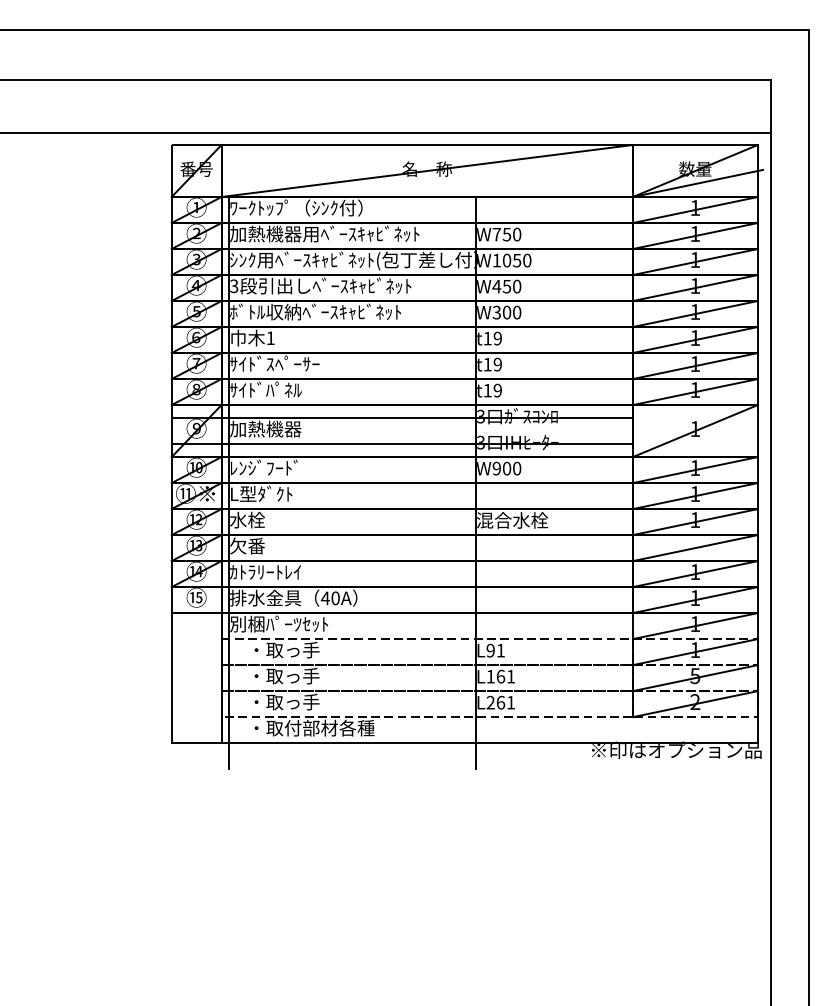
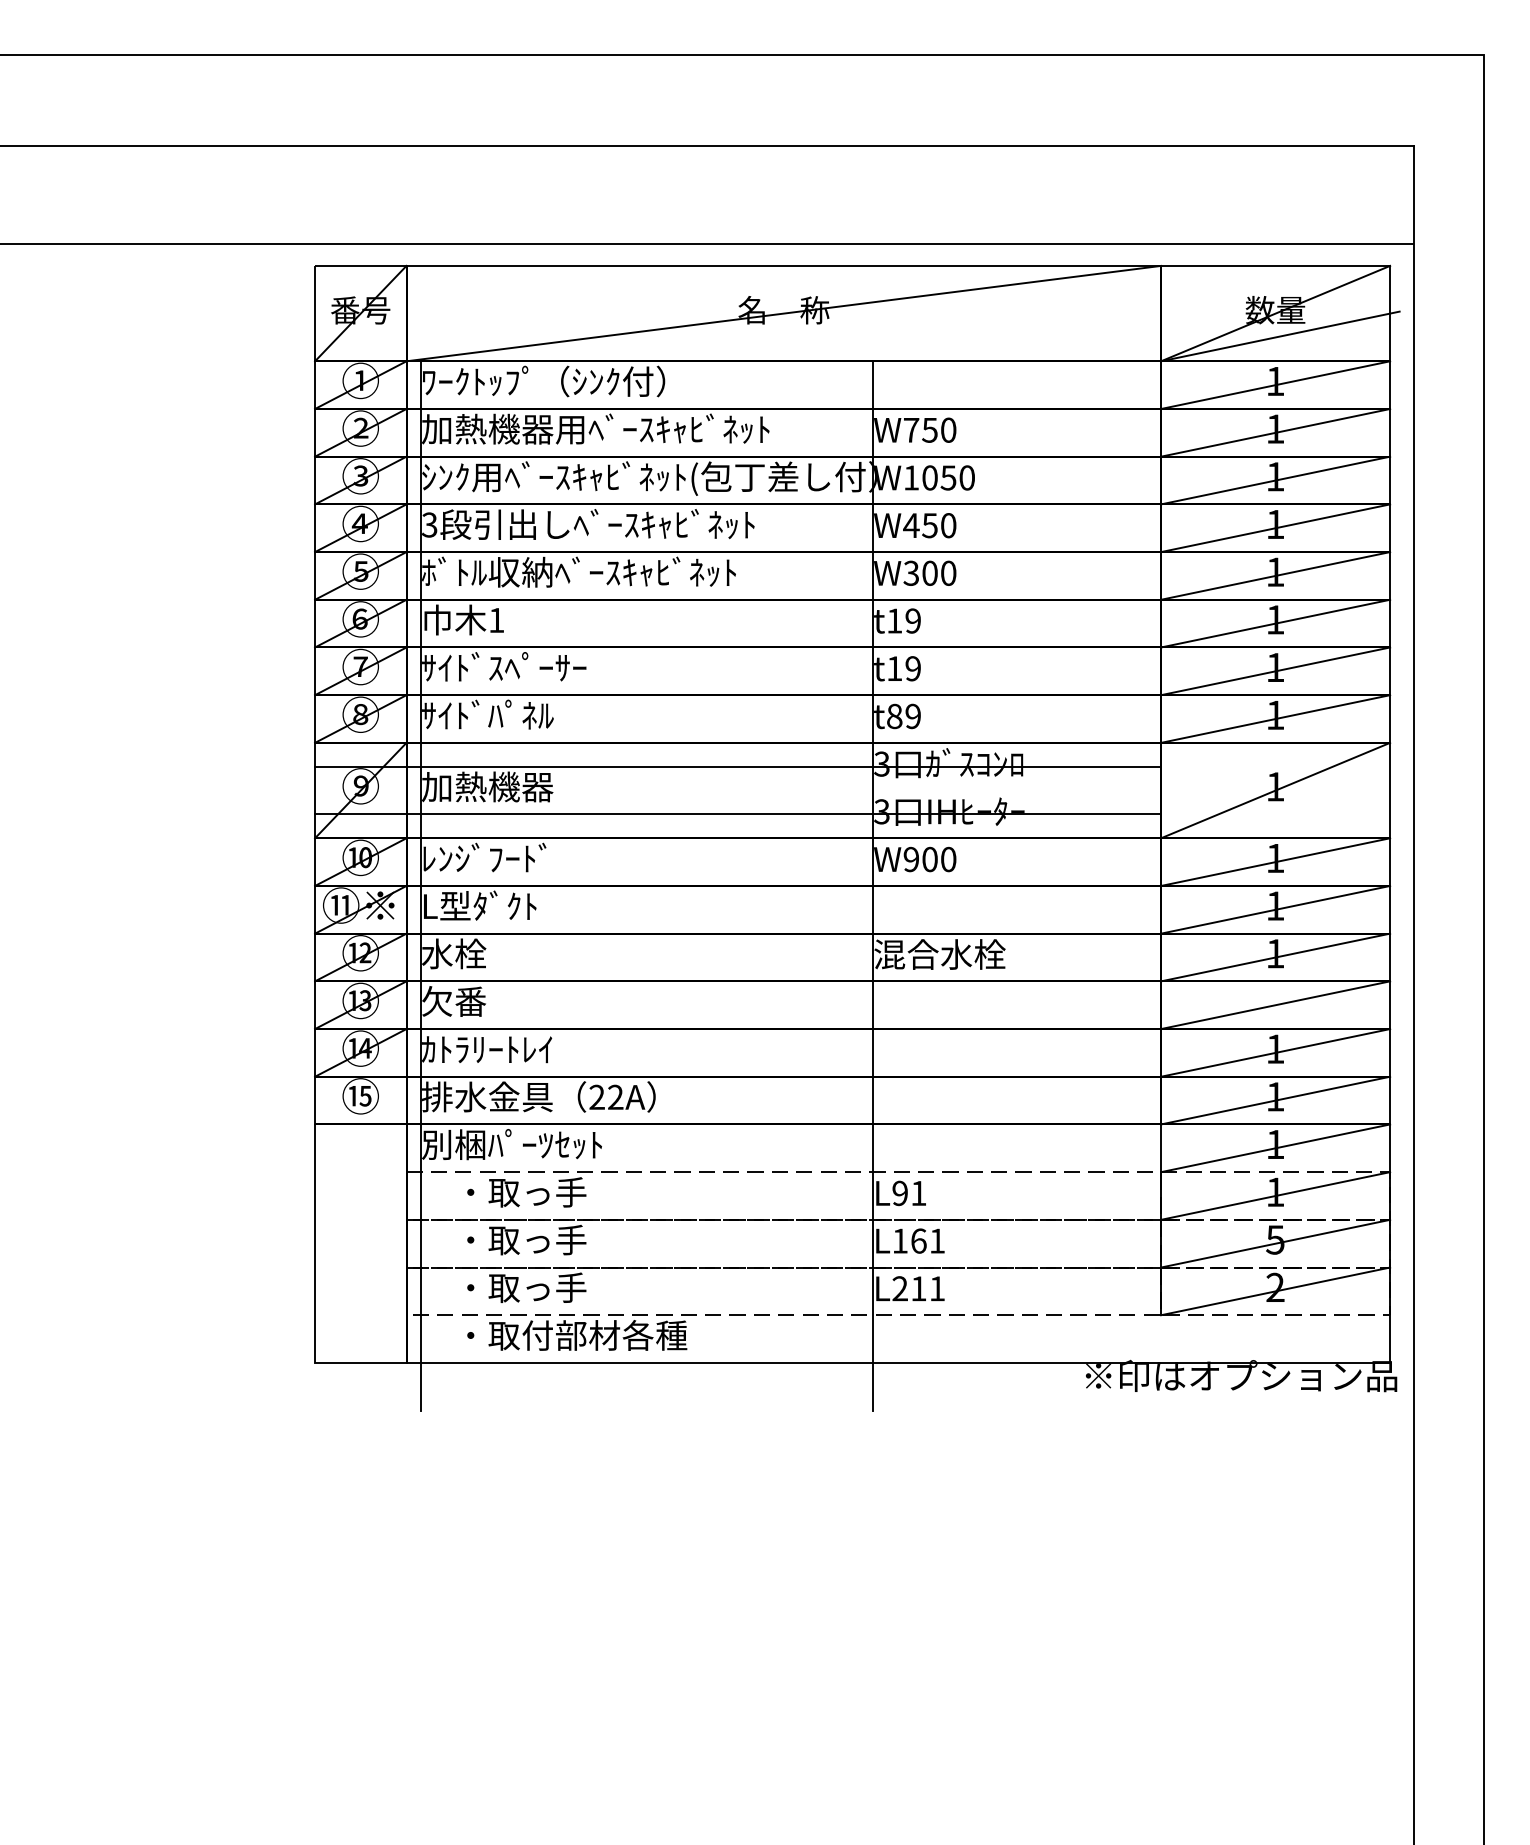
text: (487, 390) -> (894, 716), t19 -> t89
text: (329, 598) -> (604, 1097), 40A -> 22A
text: (501, 702) -> (919, 1288), L261 -> L211

